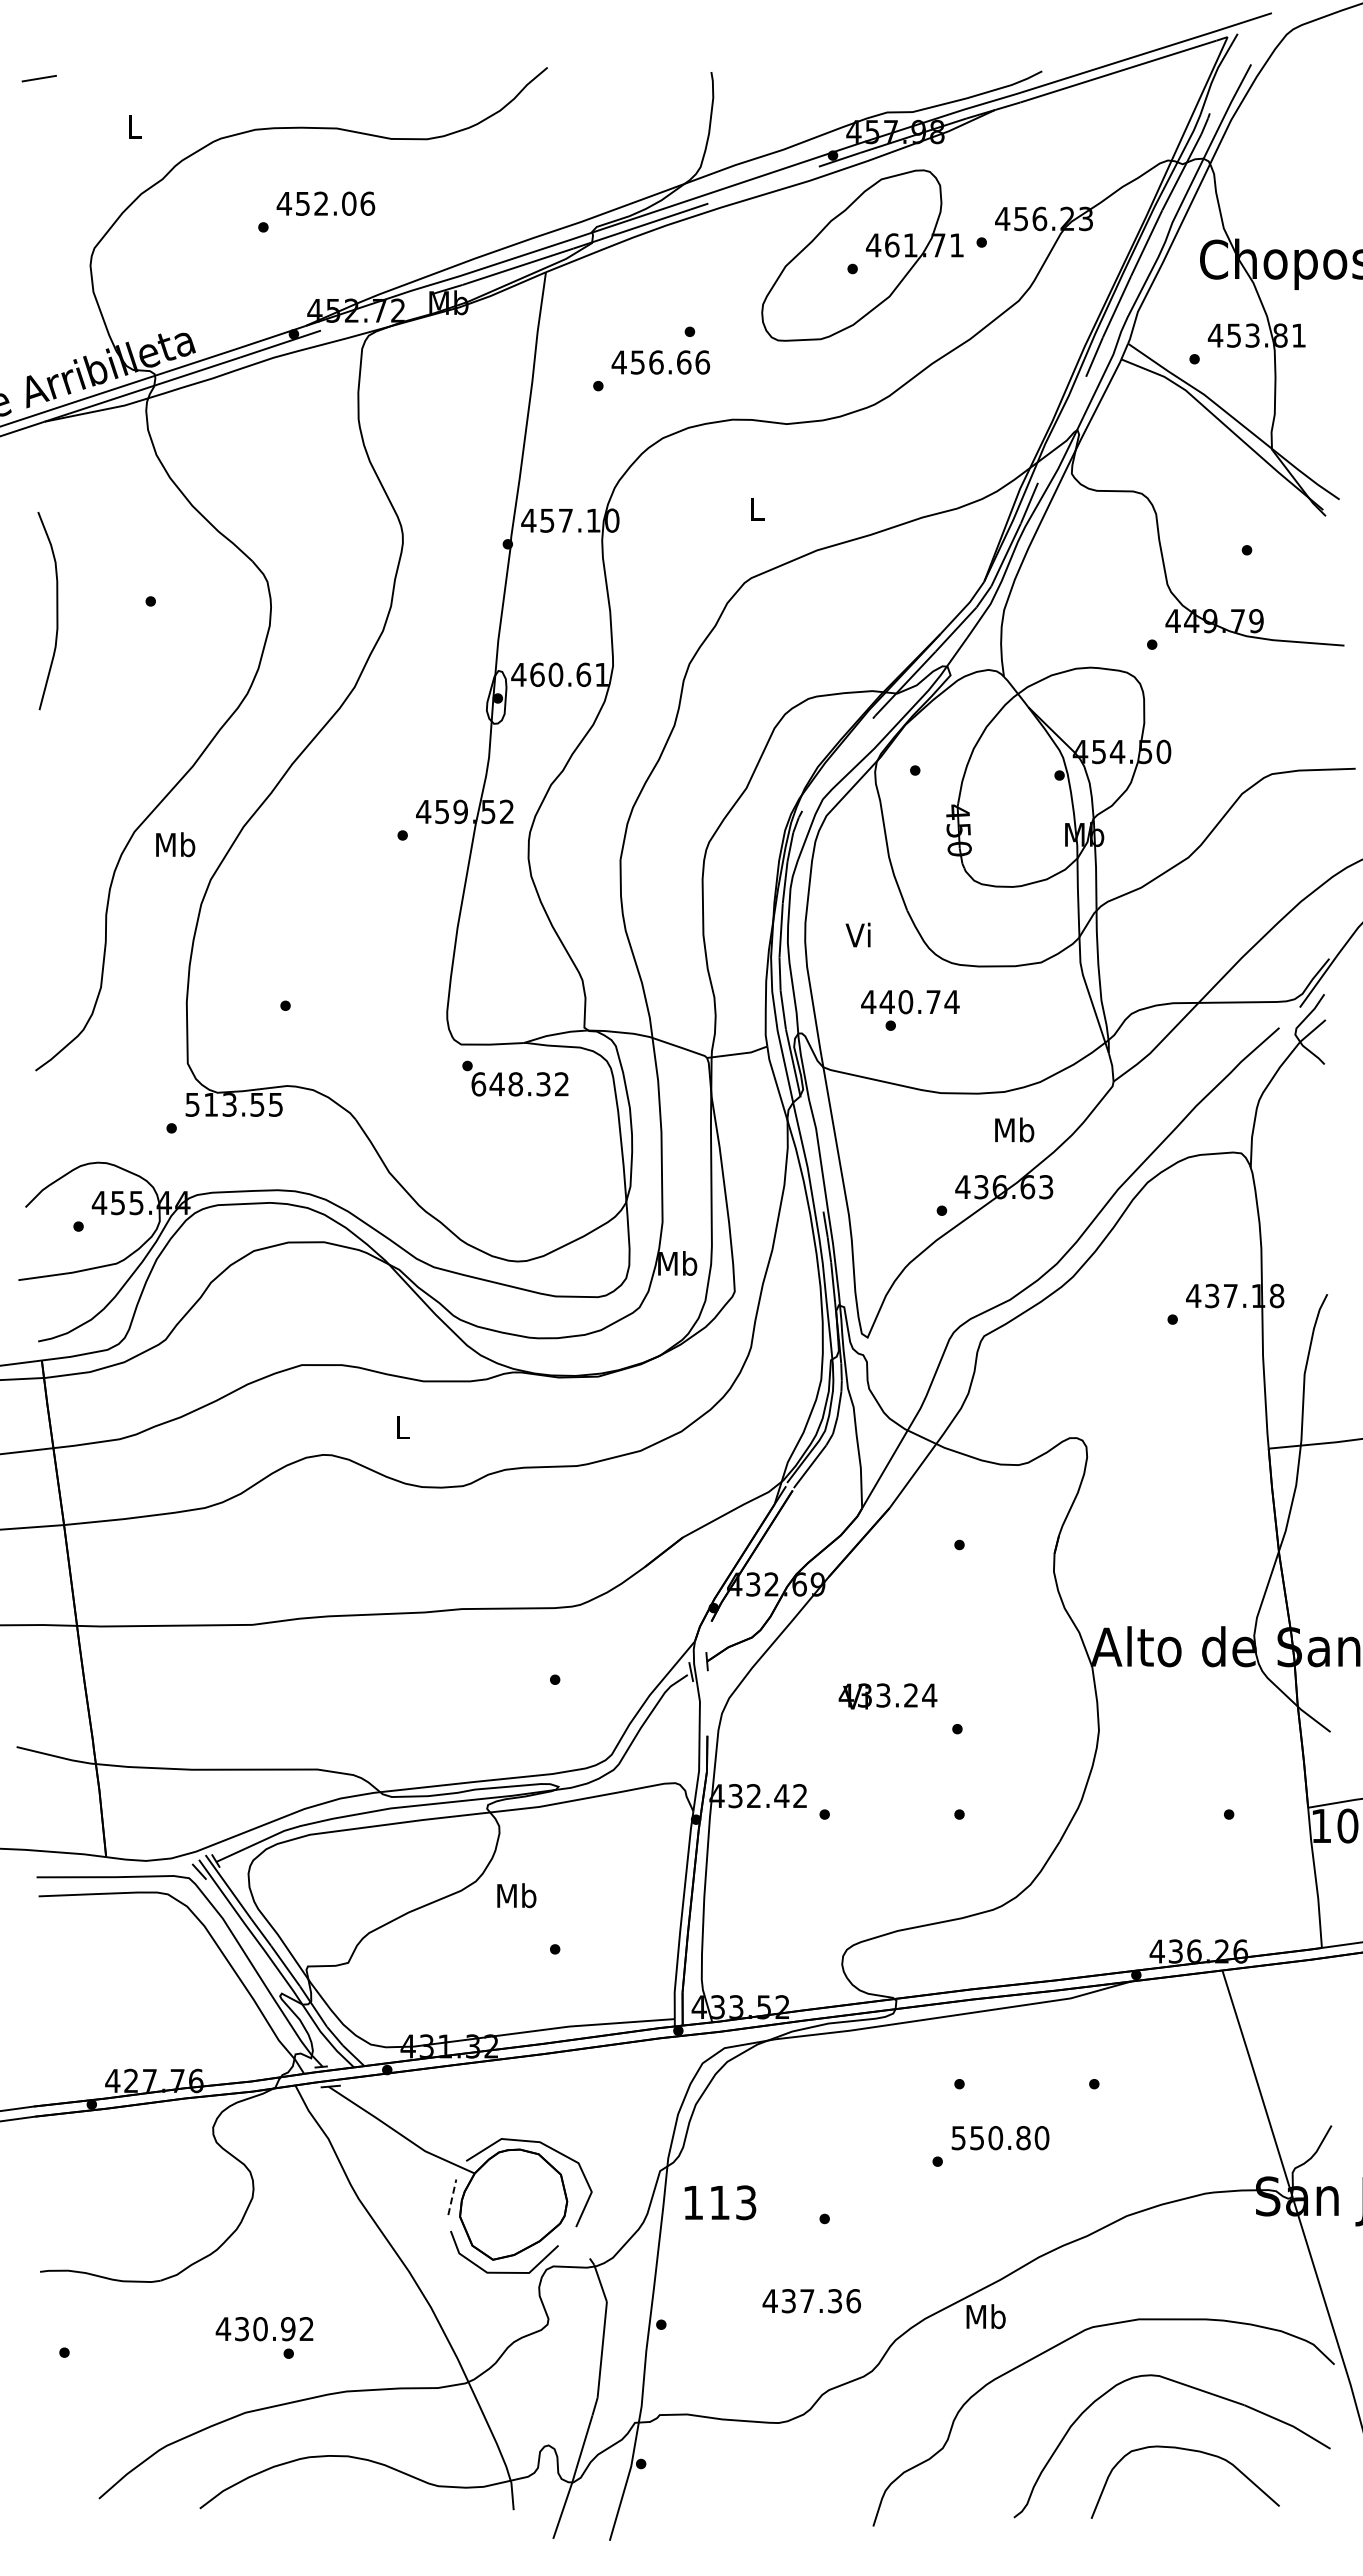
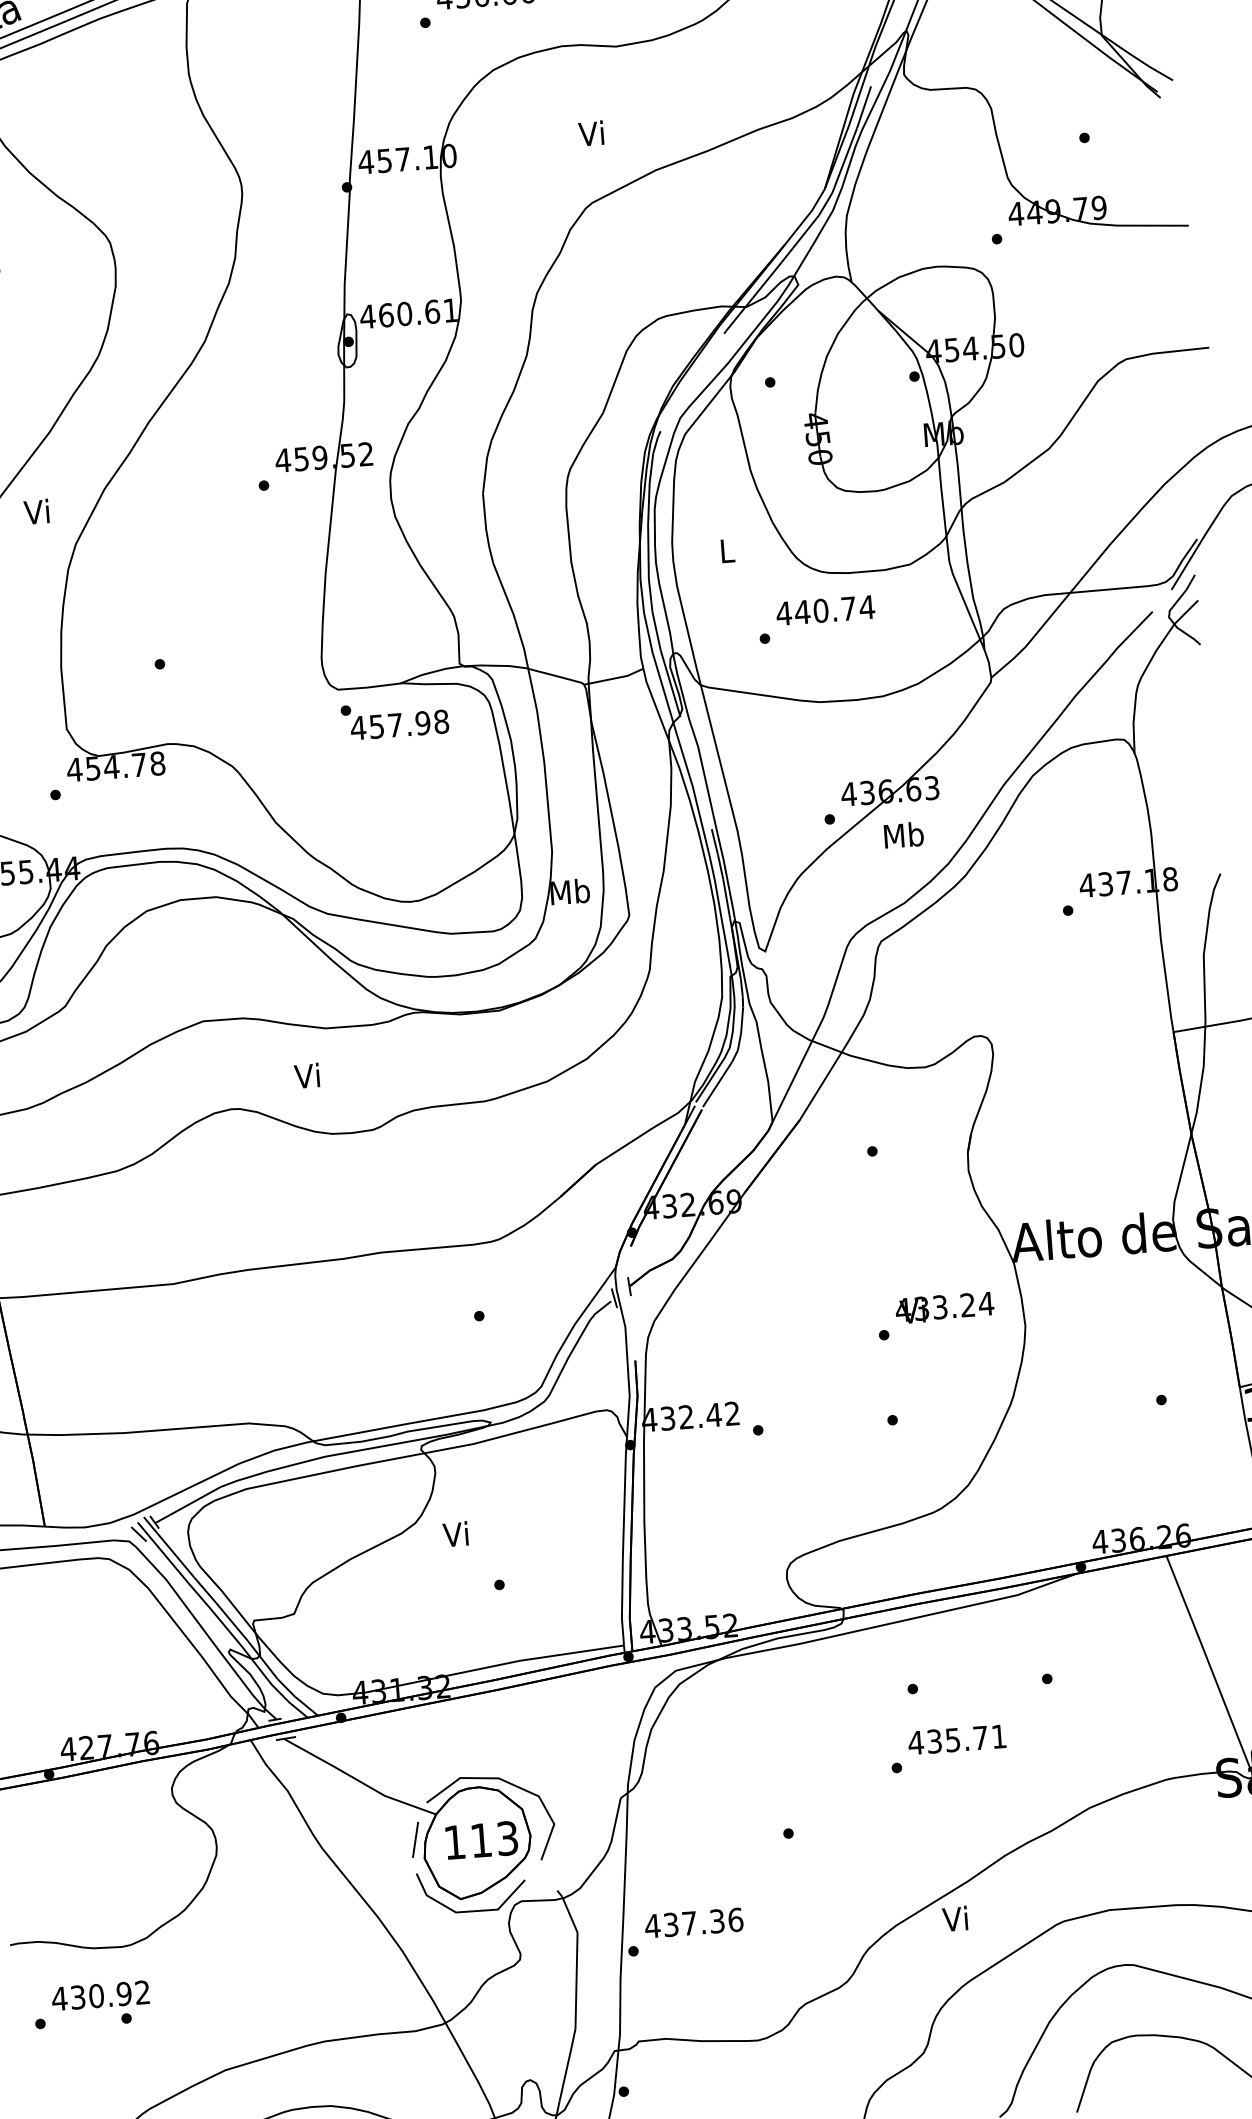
text: (755, 508) -> (591, 133), L -> Vi
text: (175, 844) -> (38, 511), Mb -> Vi
text: (857, 934) -> (724, 550), Vi -> L
text: (910, 1002) -> (825, 610), moved
text: (520, 1084) -> (400, 725), 648.32 -> 457.98
text: (233, 1104) -> (115, 766), 513.55 -> 454.78
text: (1014, 1129) -> (903, 834), moved
text: (400, 1427) -> (306, 1076), L -> Vi
text: (887, 1696) -> (944, 1307), moved
text: (516, 1895) -> (456, 1534), Mb -> Vi
text: (1000, 2138) -> (957, 1740), 550.80 -> 435.71
line: (452, 2196) -> (415, 1839), dashed -> solid
text: (720, 2202) -> (481, 1840), moved
text: (811, 2301) -> (693, 1923), moved
text: (985, 2316) -> (956, 1918), Mb -> Vi
text: (264, 2337) -> (101, 2004), moved

